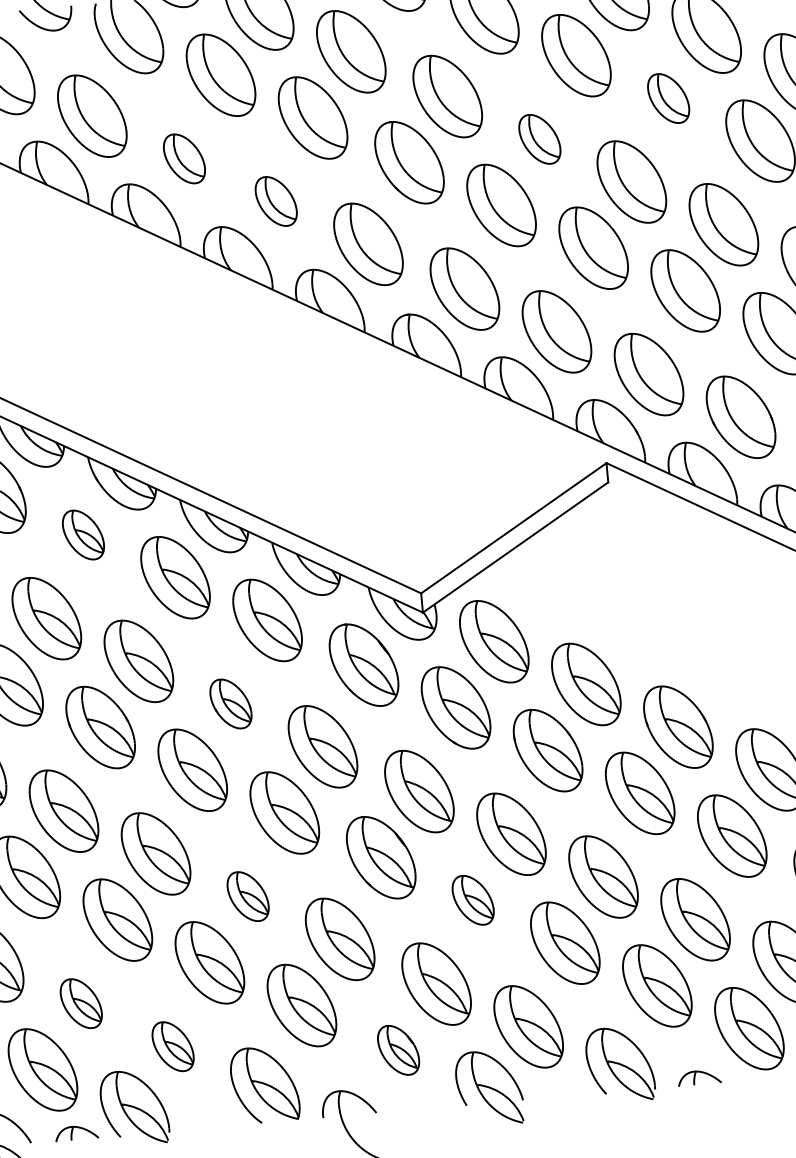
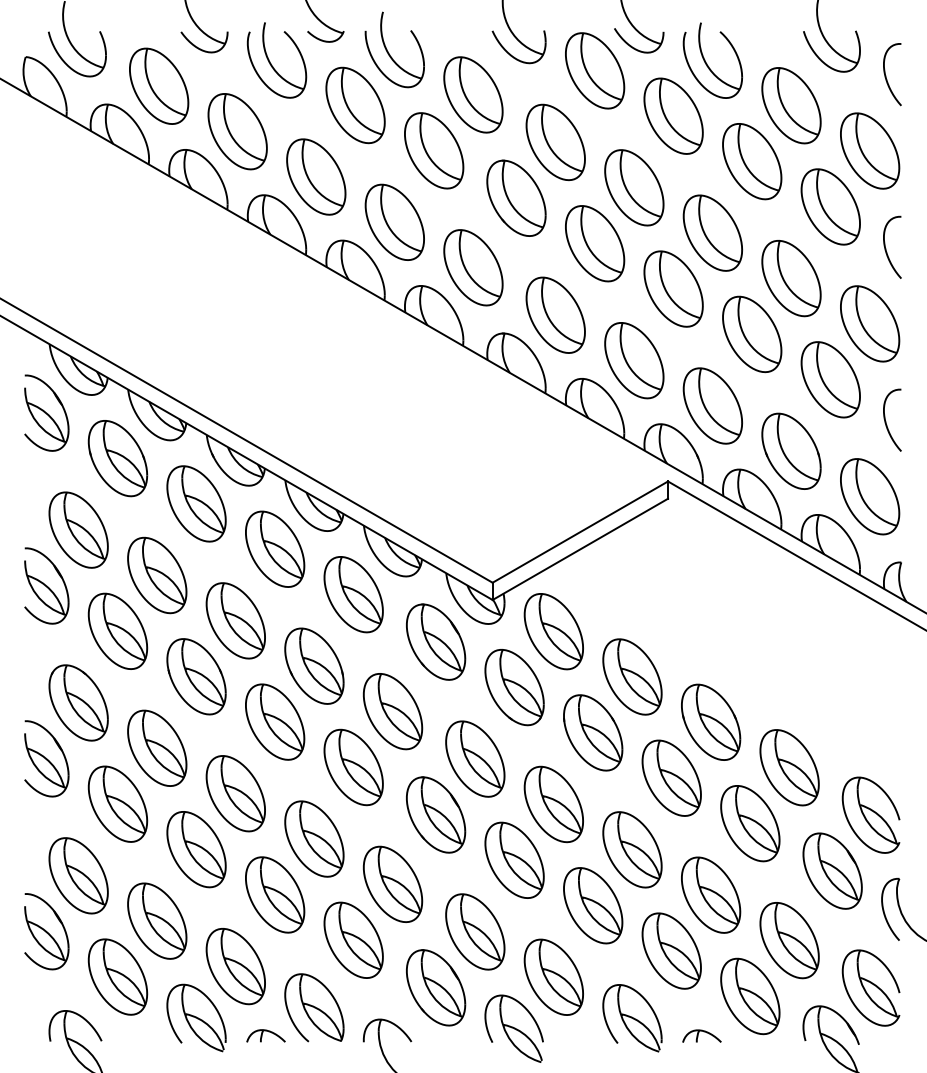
part: (668, 98) -> (752, 161), size x1.67
part: (539, 138) -> (634, 187), size x1.67
part: (184, 158) -> (316, 176), size x1.67
part: (275, 200) -> (394, 221), size x1.67
part: (83, 534) -> (196, 503), size x1.67
part: (230, 703) -> (314, 665), size x1.67
part: (248, 896) -> (314, 838), size x1.67
part: (473, 899) -> (514, 859), size x1.67
part: (81, 1002) -> (157, 920), size x1.67
part: (172, 1046) -> (235, 966), size x1.67
part: (398, 1049) -> (436, 987), size x1.67
part: (76, 1132) -> (265, 1035), moved

